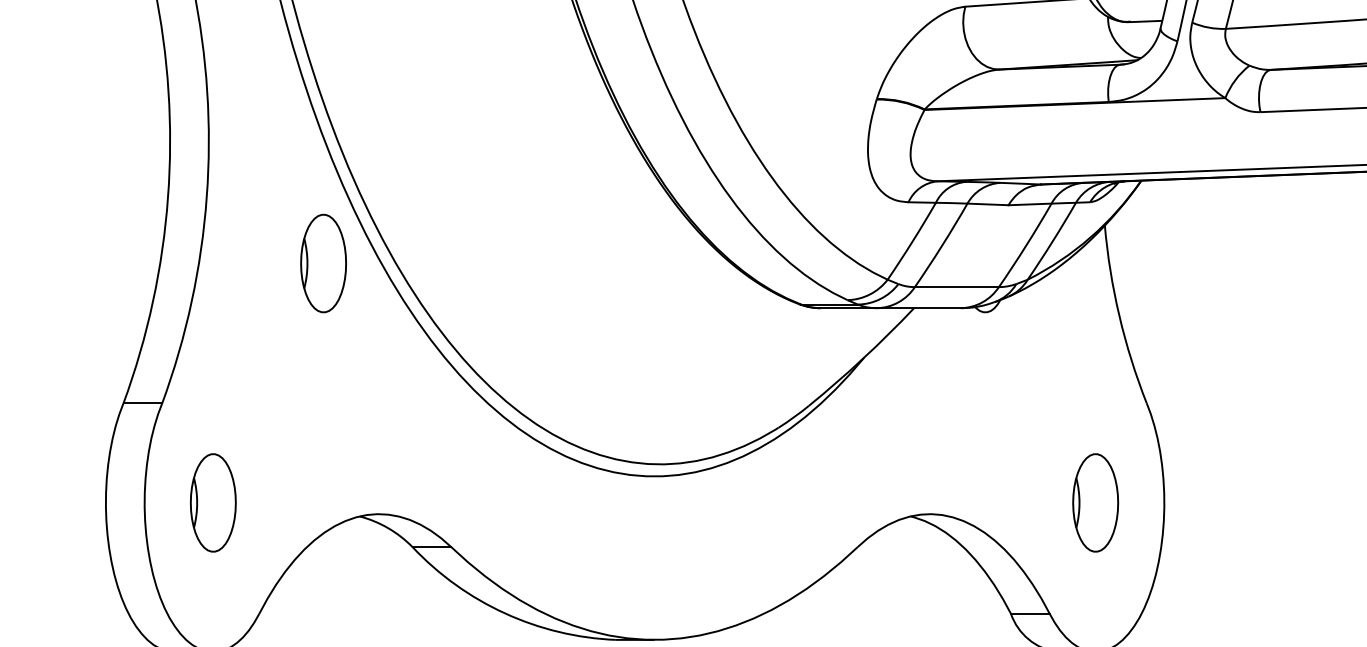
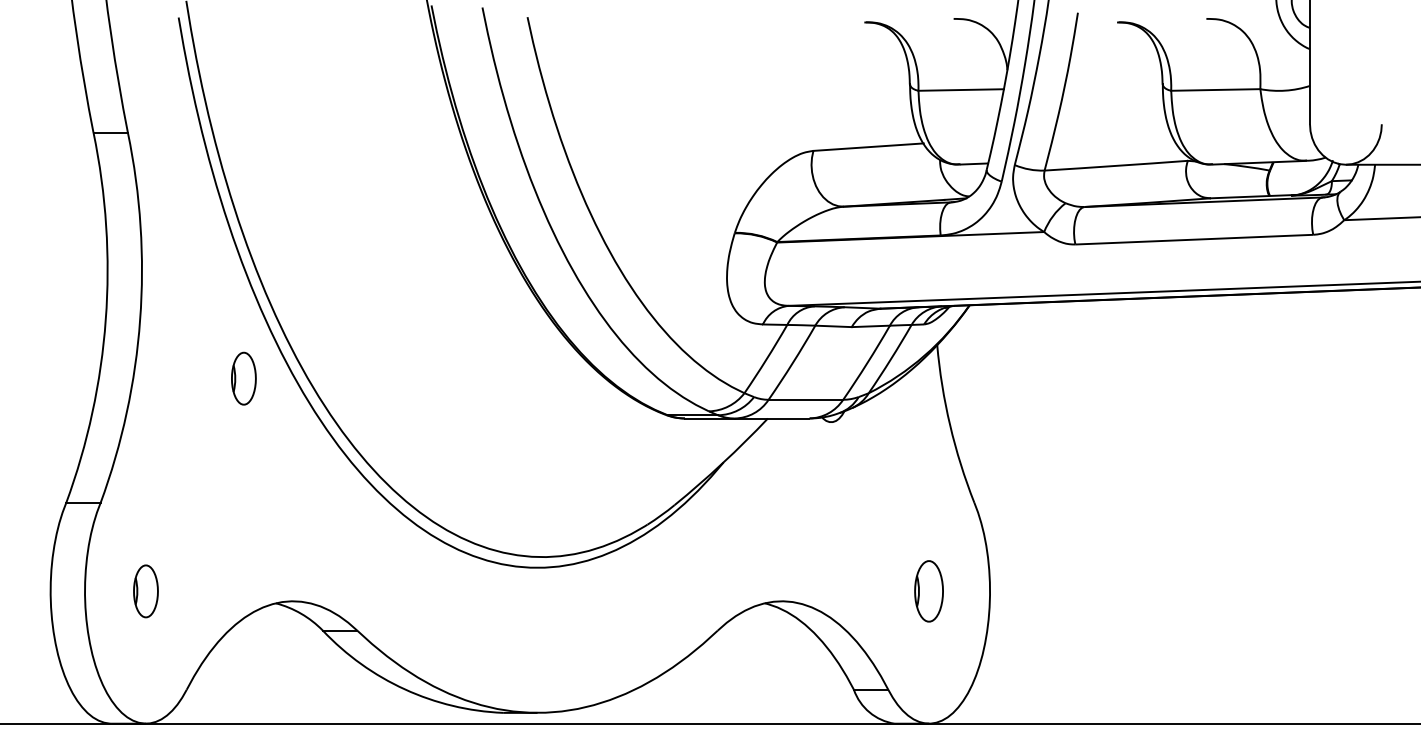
part: (323, 263) -> (243, 378), size x0.6
part: (212, 503) -> (145, 591), size x0.6
part: (1095, 503) -> (928, 591), size x0.7

